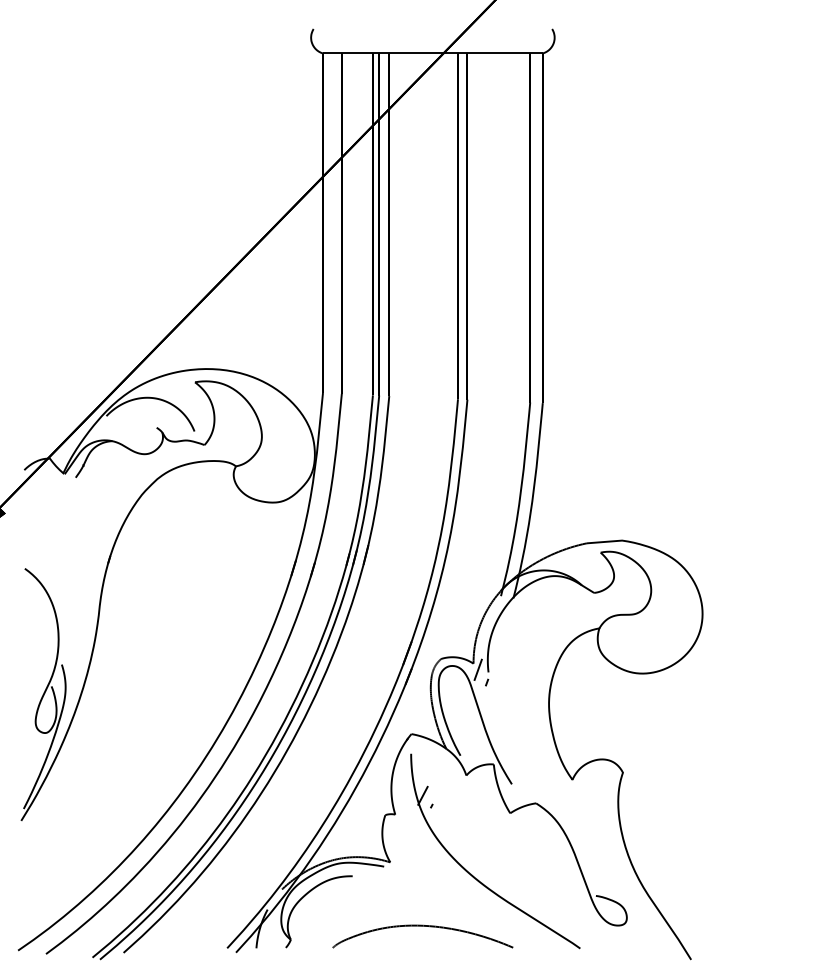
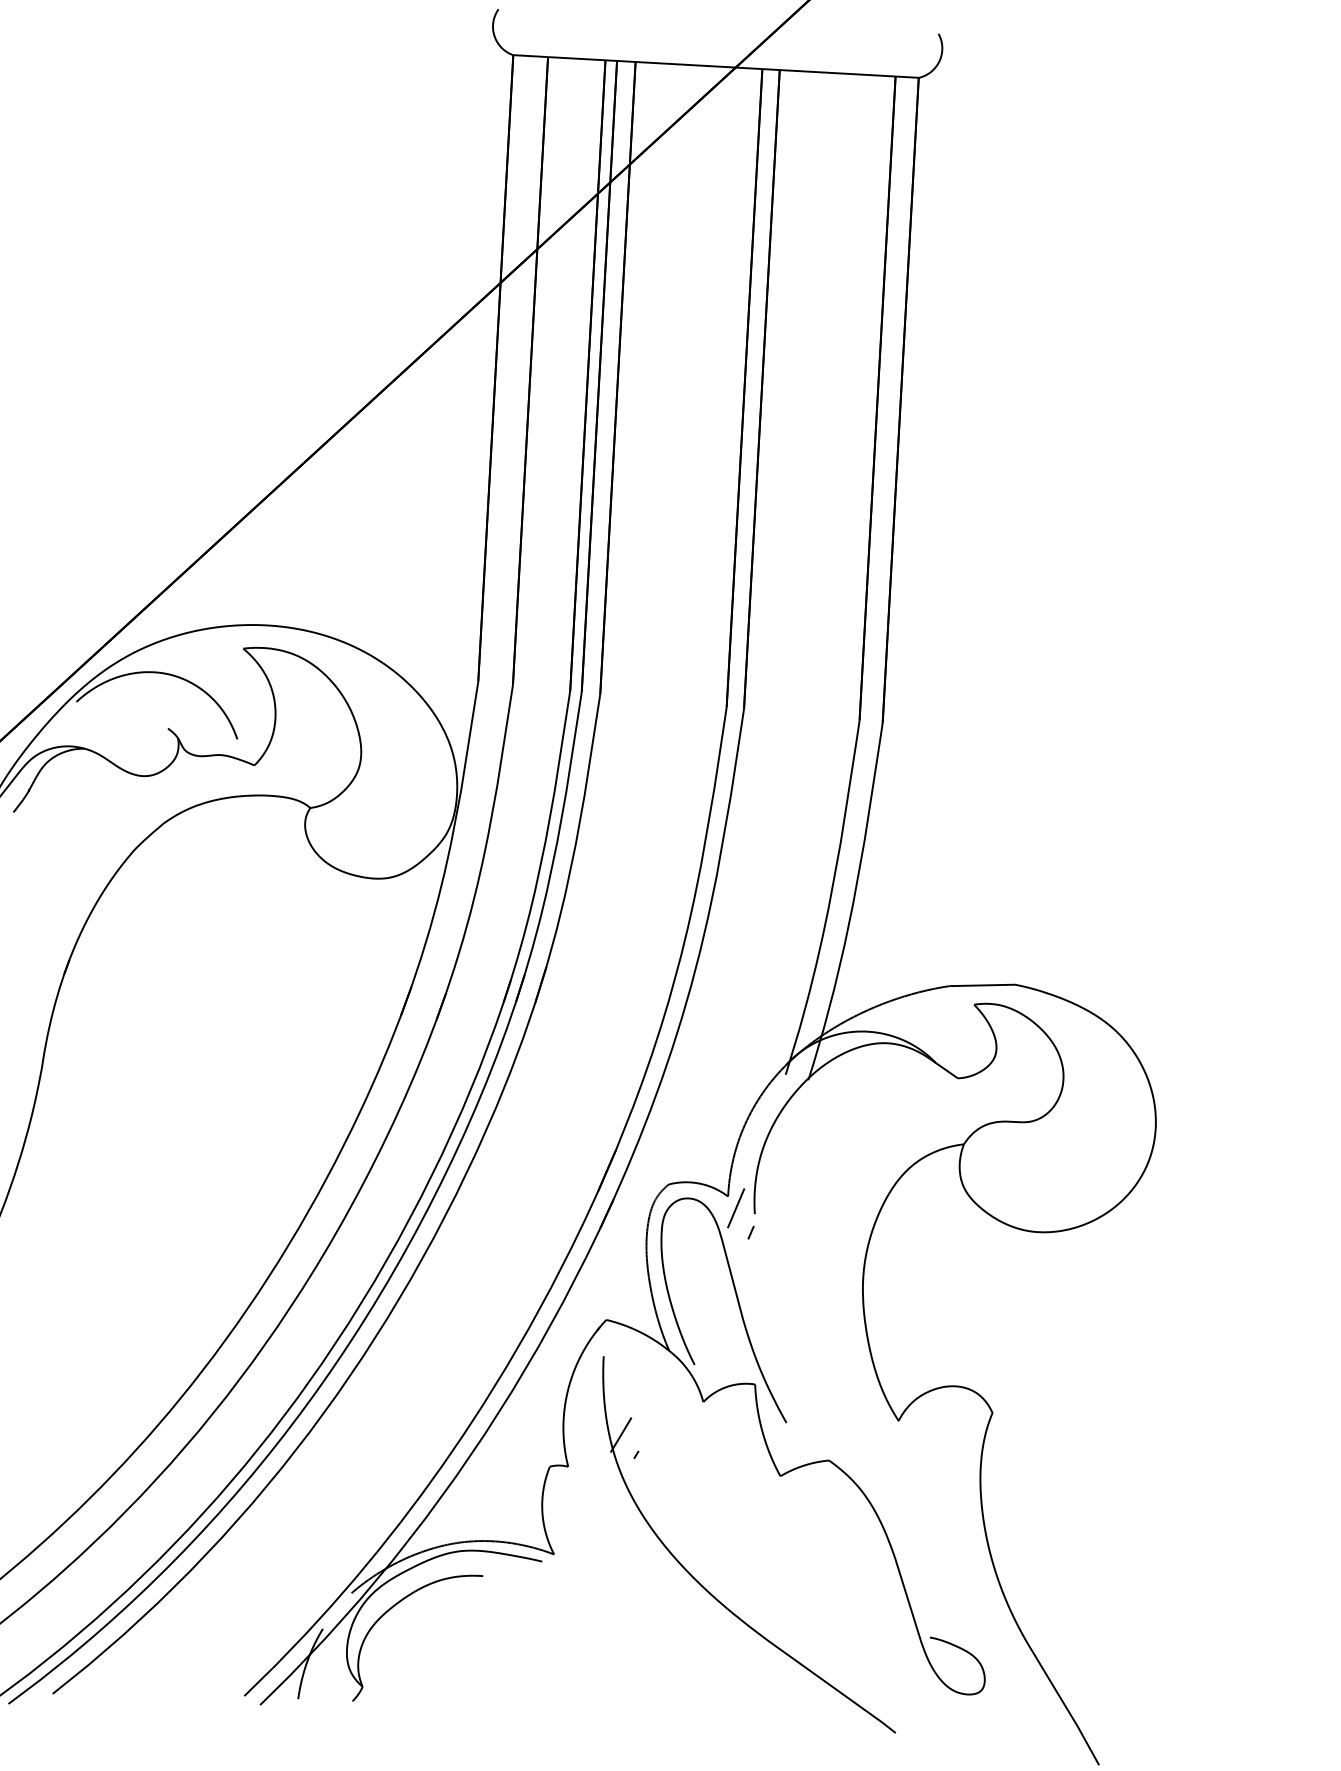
part: (422, 926) -> (606, 1676), removed

